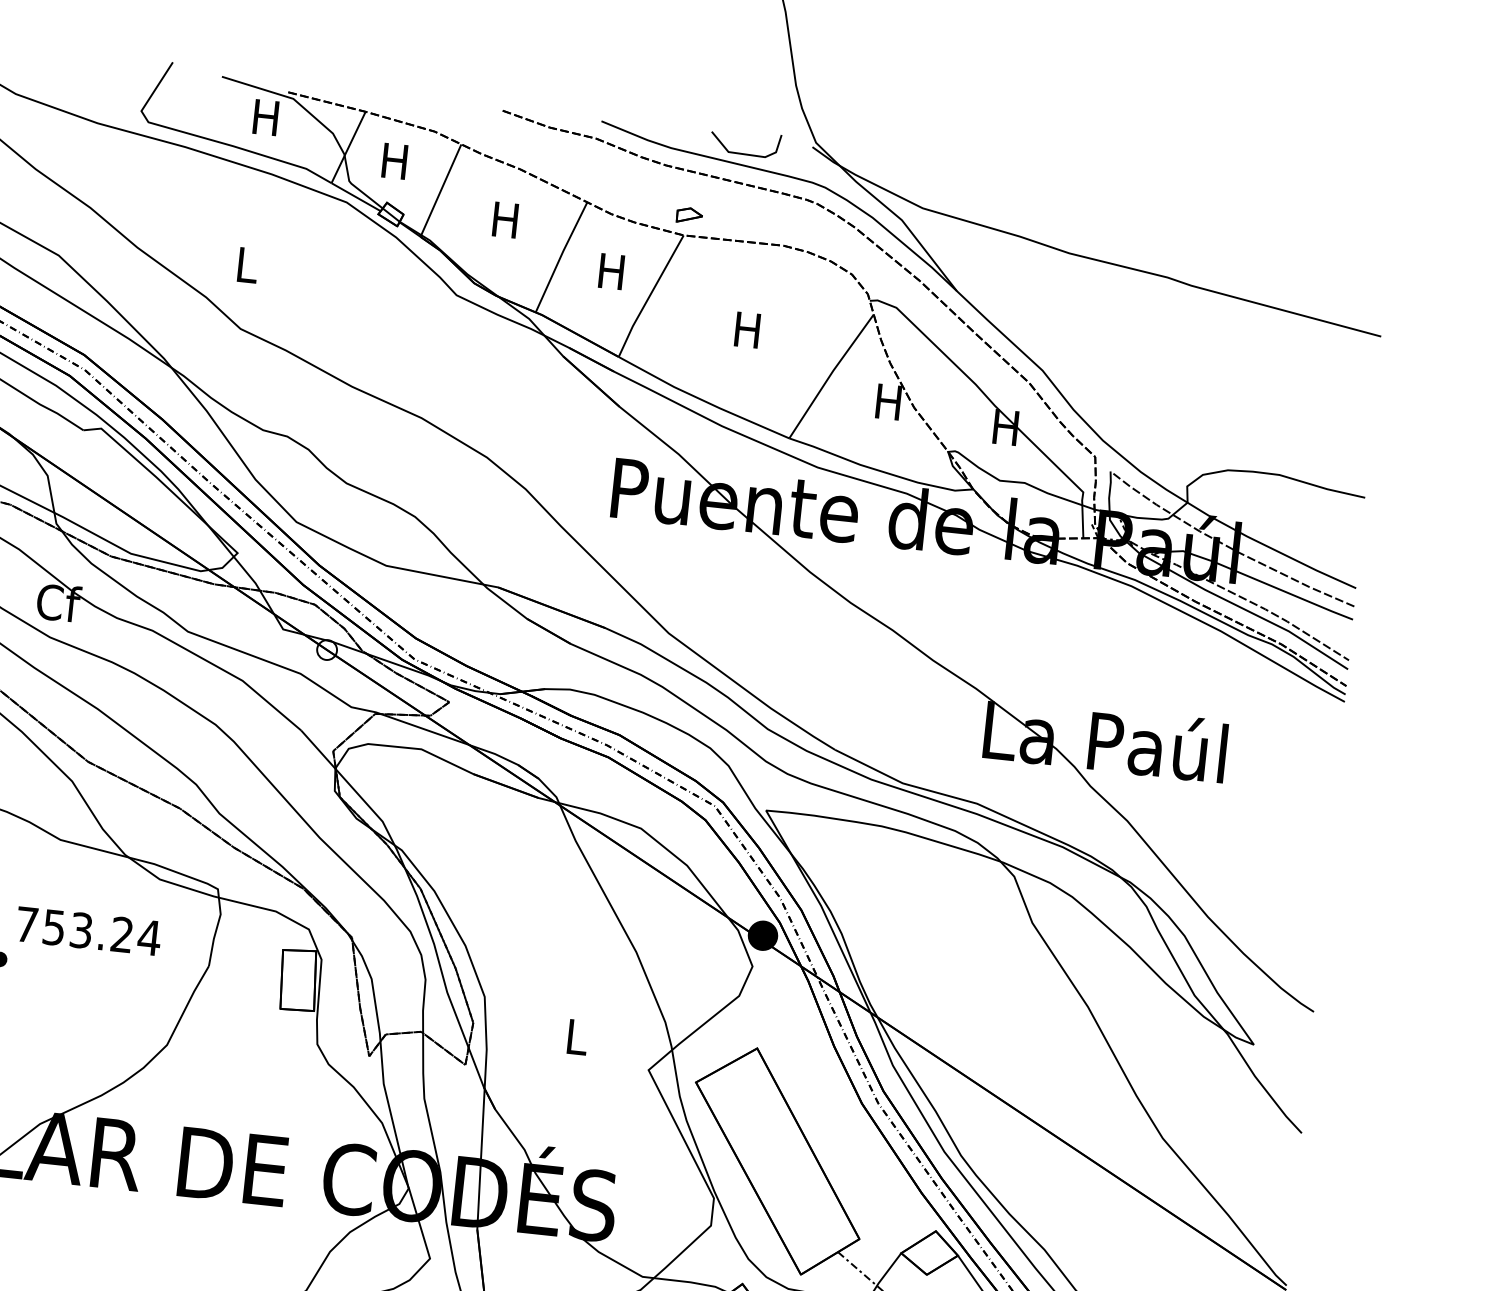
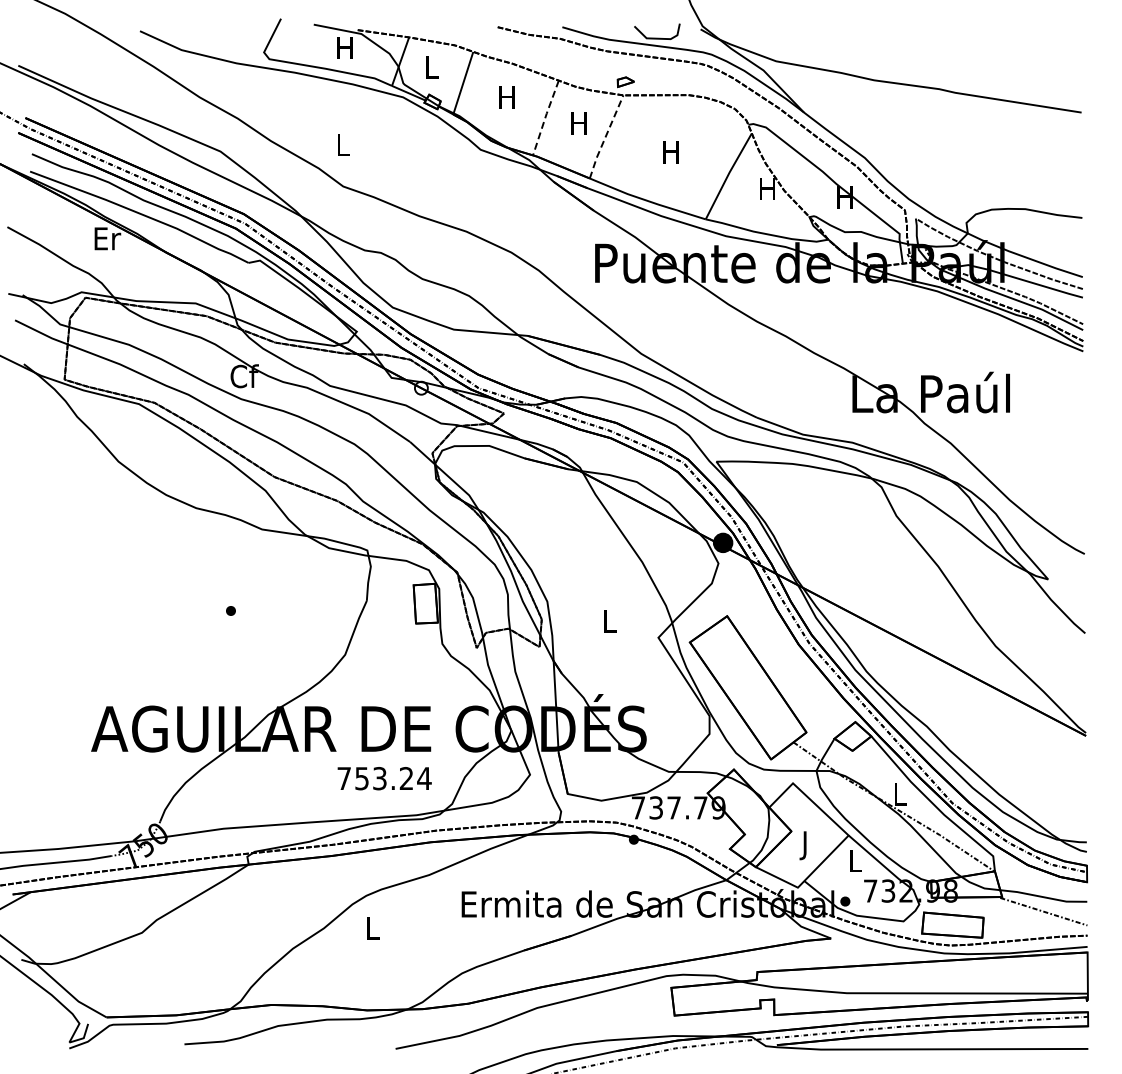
text: (394, 161) -> (431, 67), H -> L
line: (560, 256) -> (545, 117), solid -> dashed
line: (649, 295) -> (605, 136), solid -> dashed
text: (88, 931) -> (384, 778), moved

